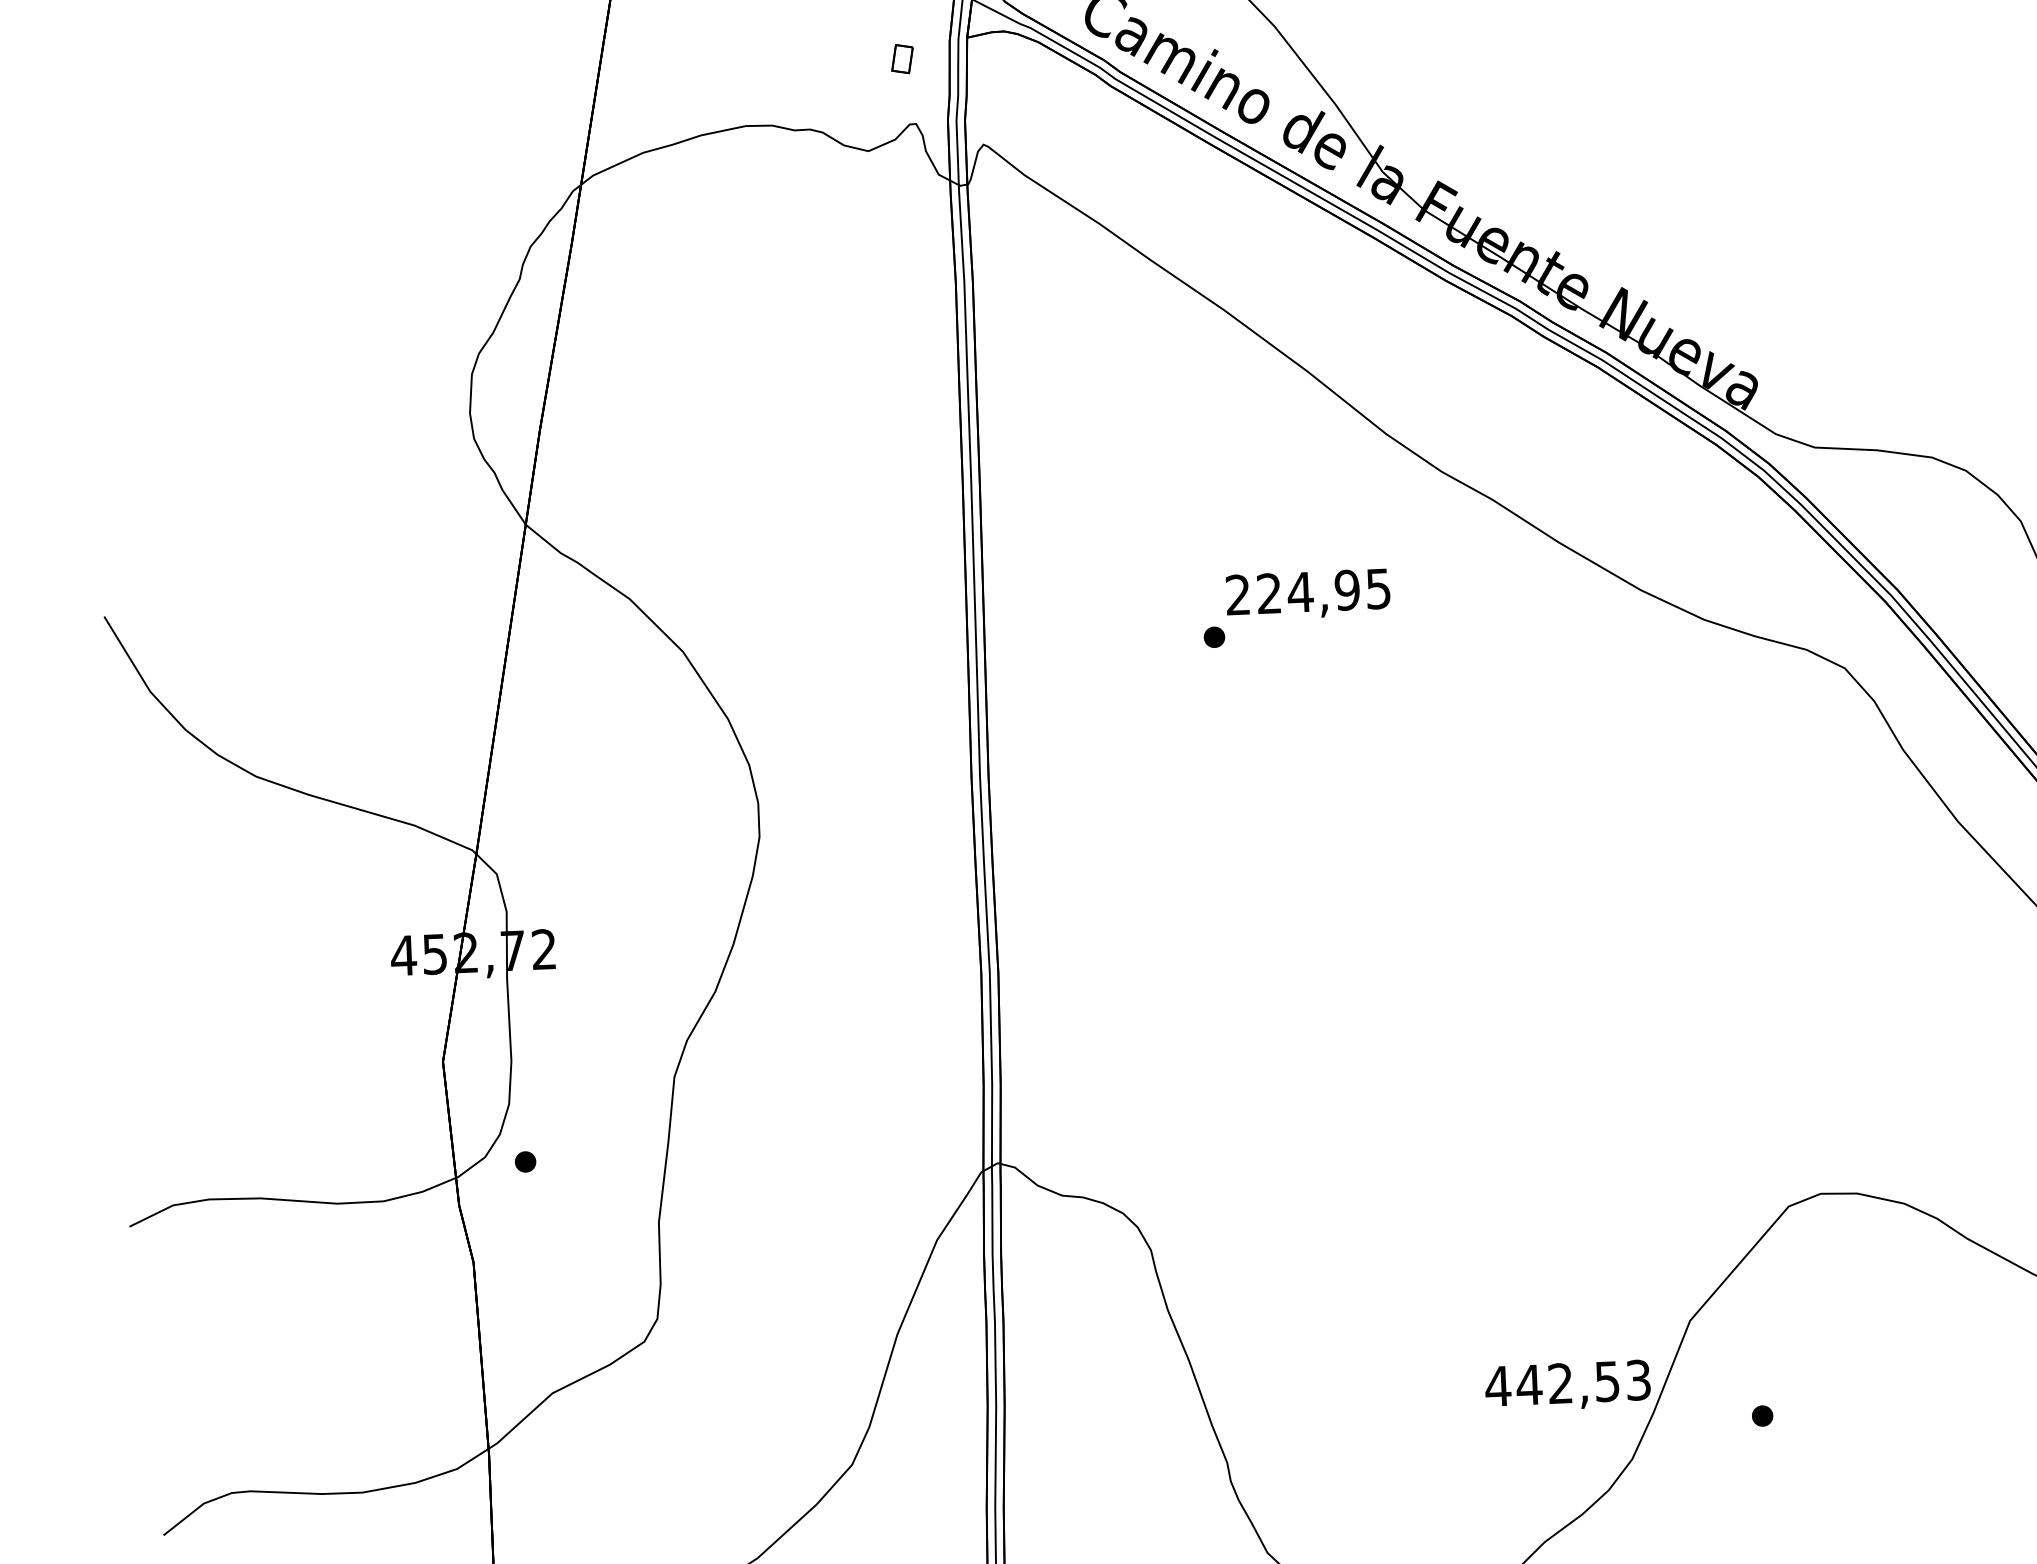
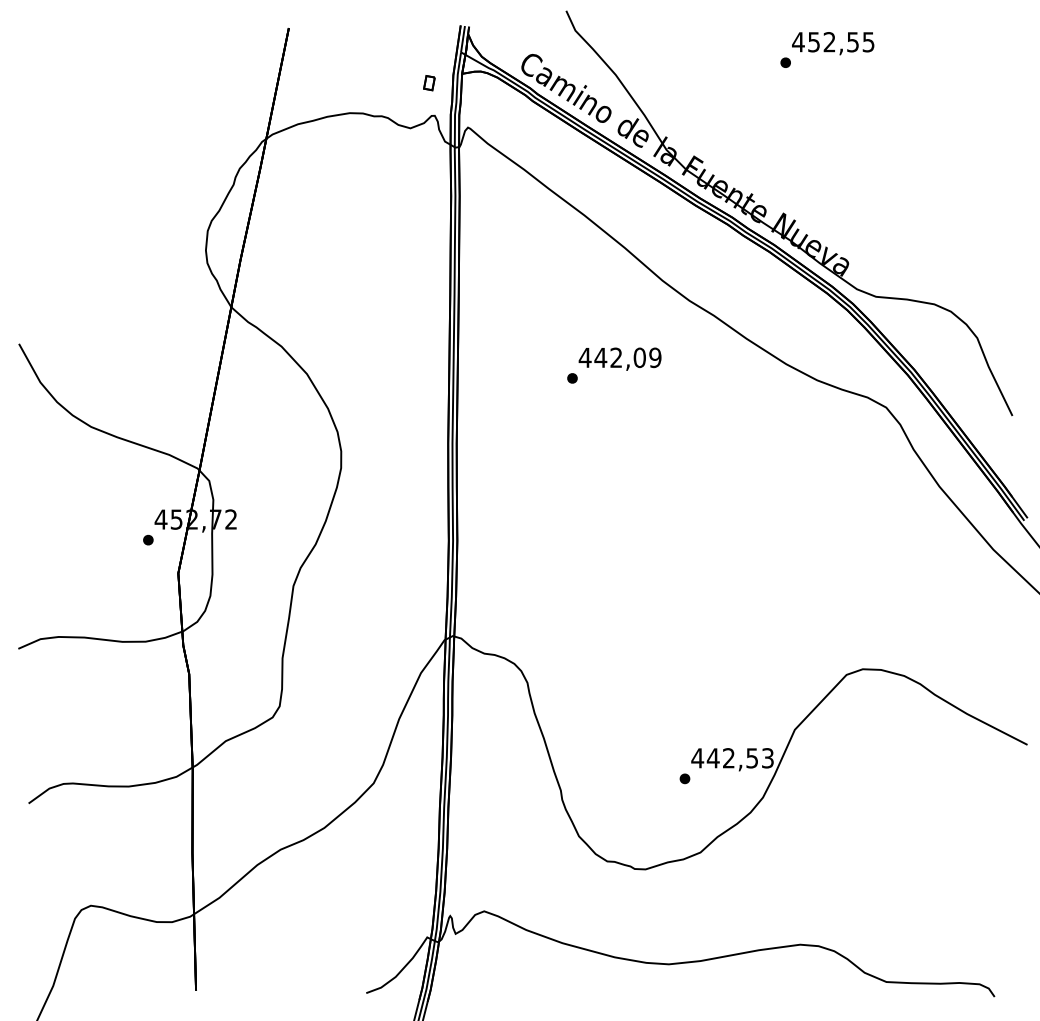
text: (1306, 591) -> (619, 357), 224,95 -> 442,09
part: (525, 1160) -> (148, 539), moved
part: (1761, 1415) -> (684, 778), moved

